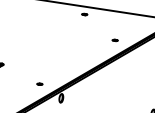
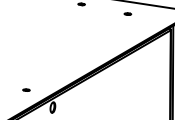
part: (114, 40) -> (127, 14), moved

